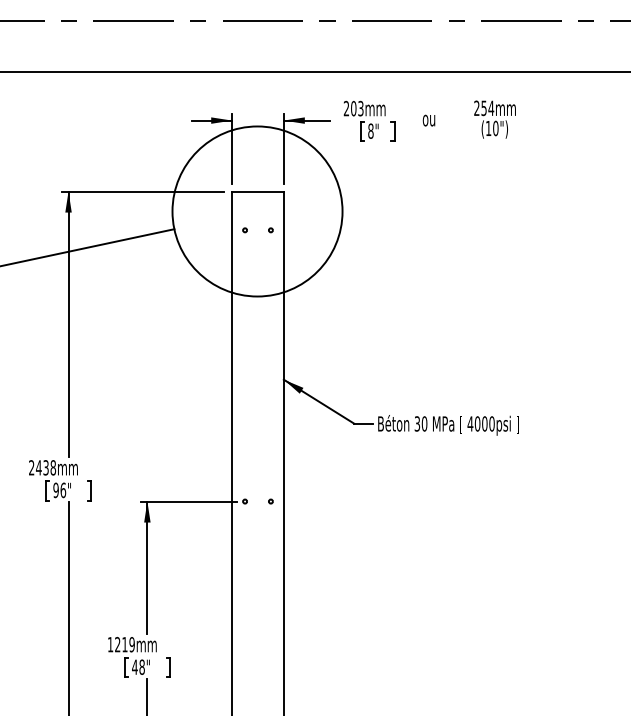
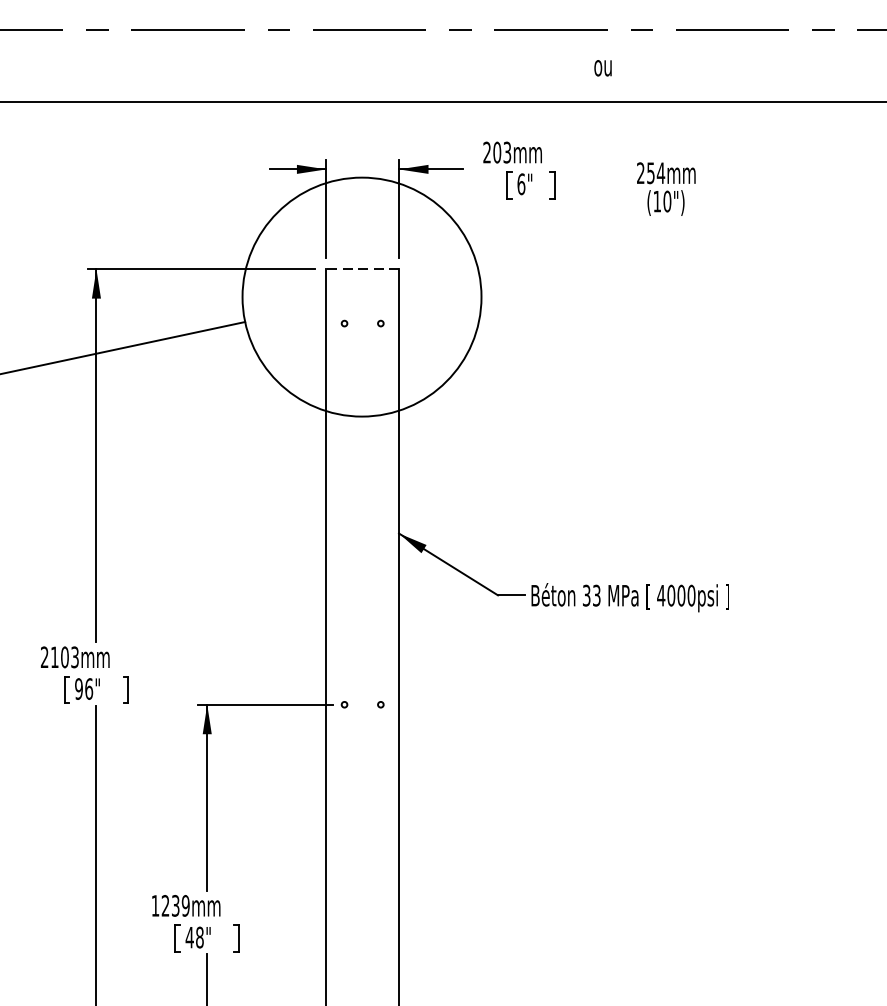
text: (494, 119) -> (665, 188), moved
text: (428, 120) -> (602, 68), moved
text: (370, 130) -> (520, 183), 8" -> 6"
line: (258, 191) -> (363, 269), solid -> dashed
text: (424, 423) -> (596, 595), 30 -> 33
text: (46, 467) -> (65, 656), 2438mm -> 2103mm
text: (124, 644) -> (175, 905), 1219mm -> 1239mm

